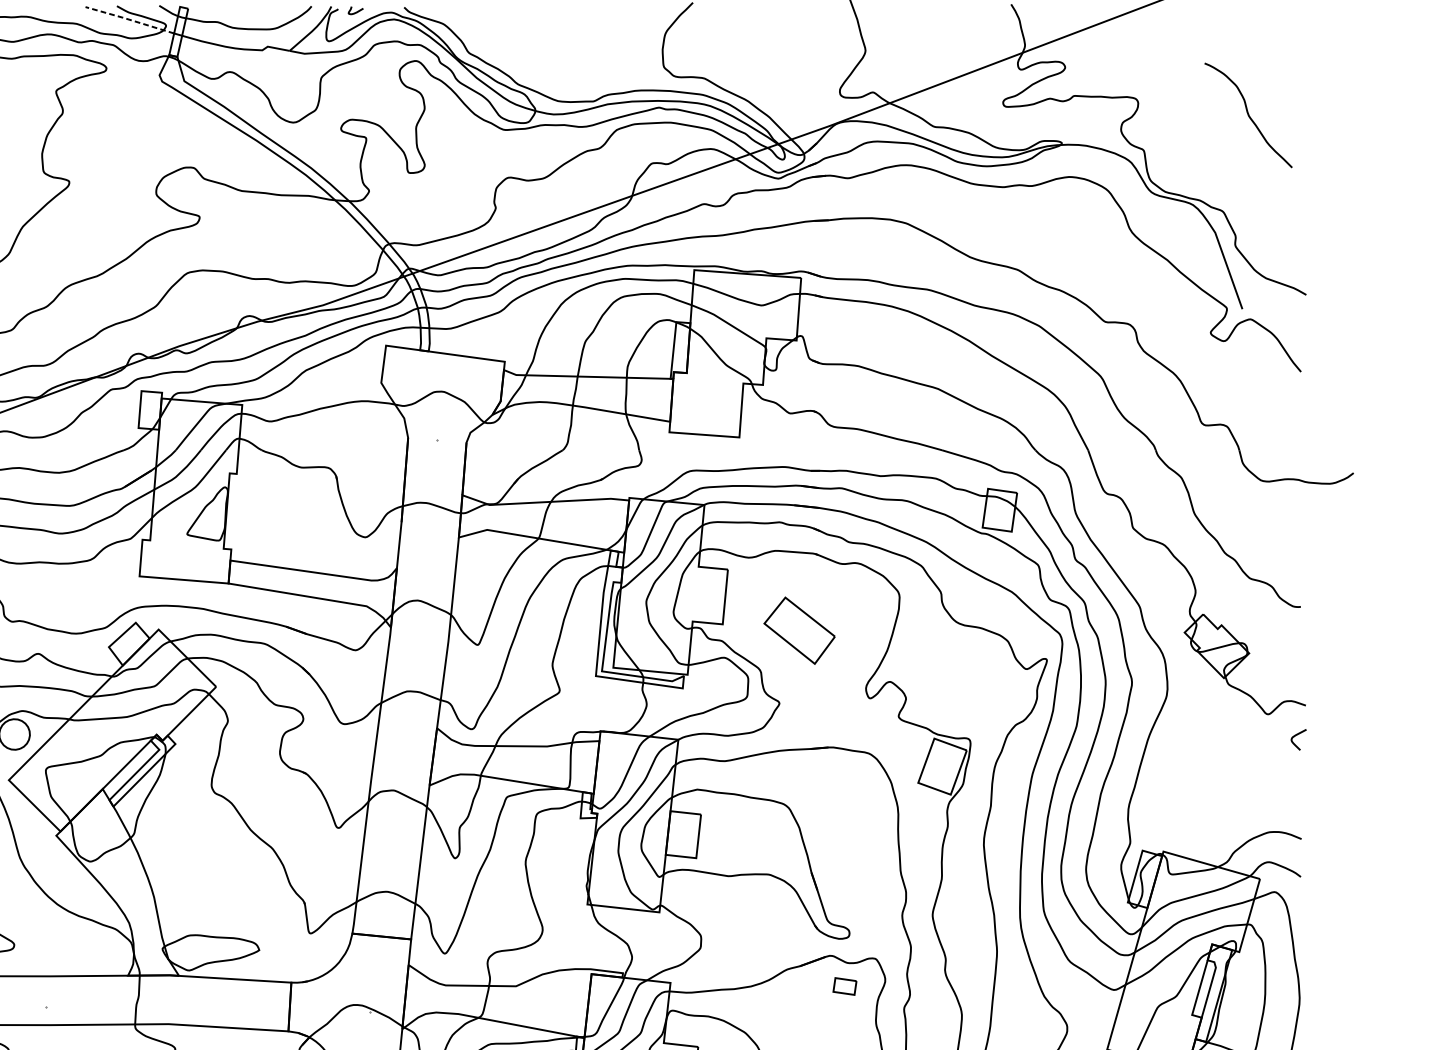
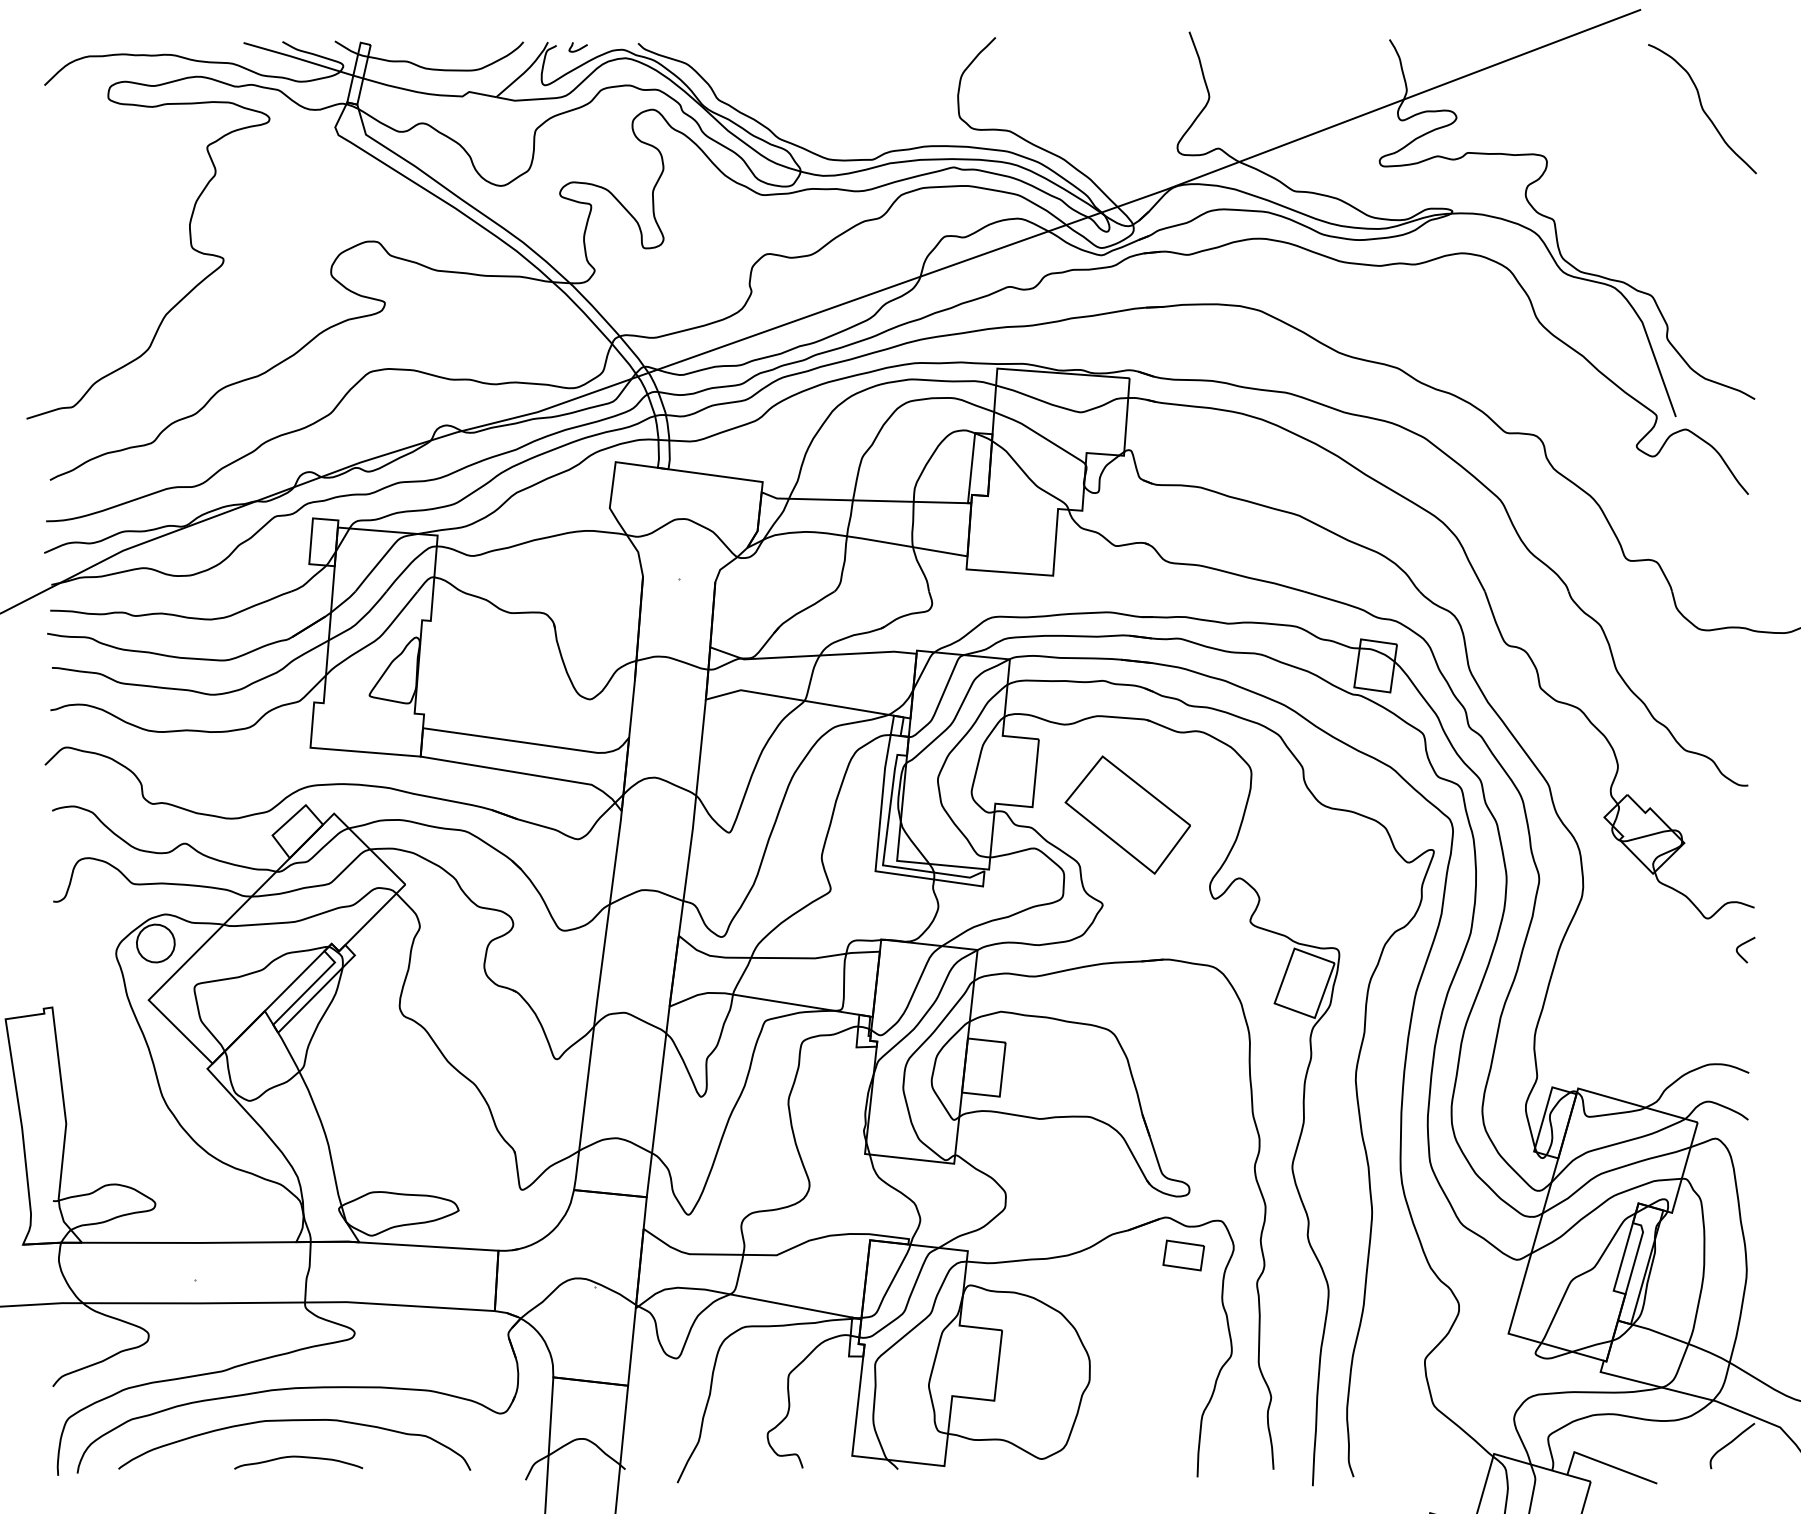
line: (129, 19) -> (297, 58), dashed -> solid
curve: (1248, 115) -> (1702, 109), moved
part: (799, 630) -> (1127, 814), size x1.43
part: (844, 986) -> (1183, 1255), size x1.43

